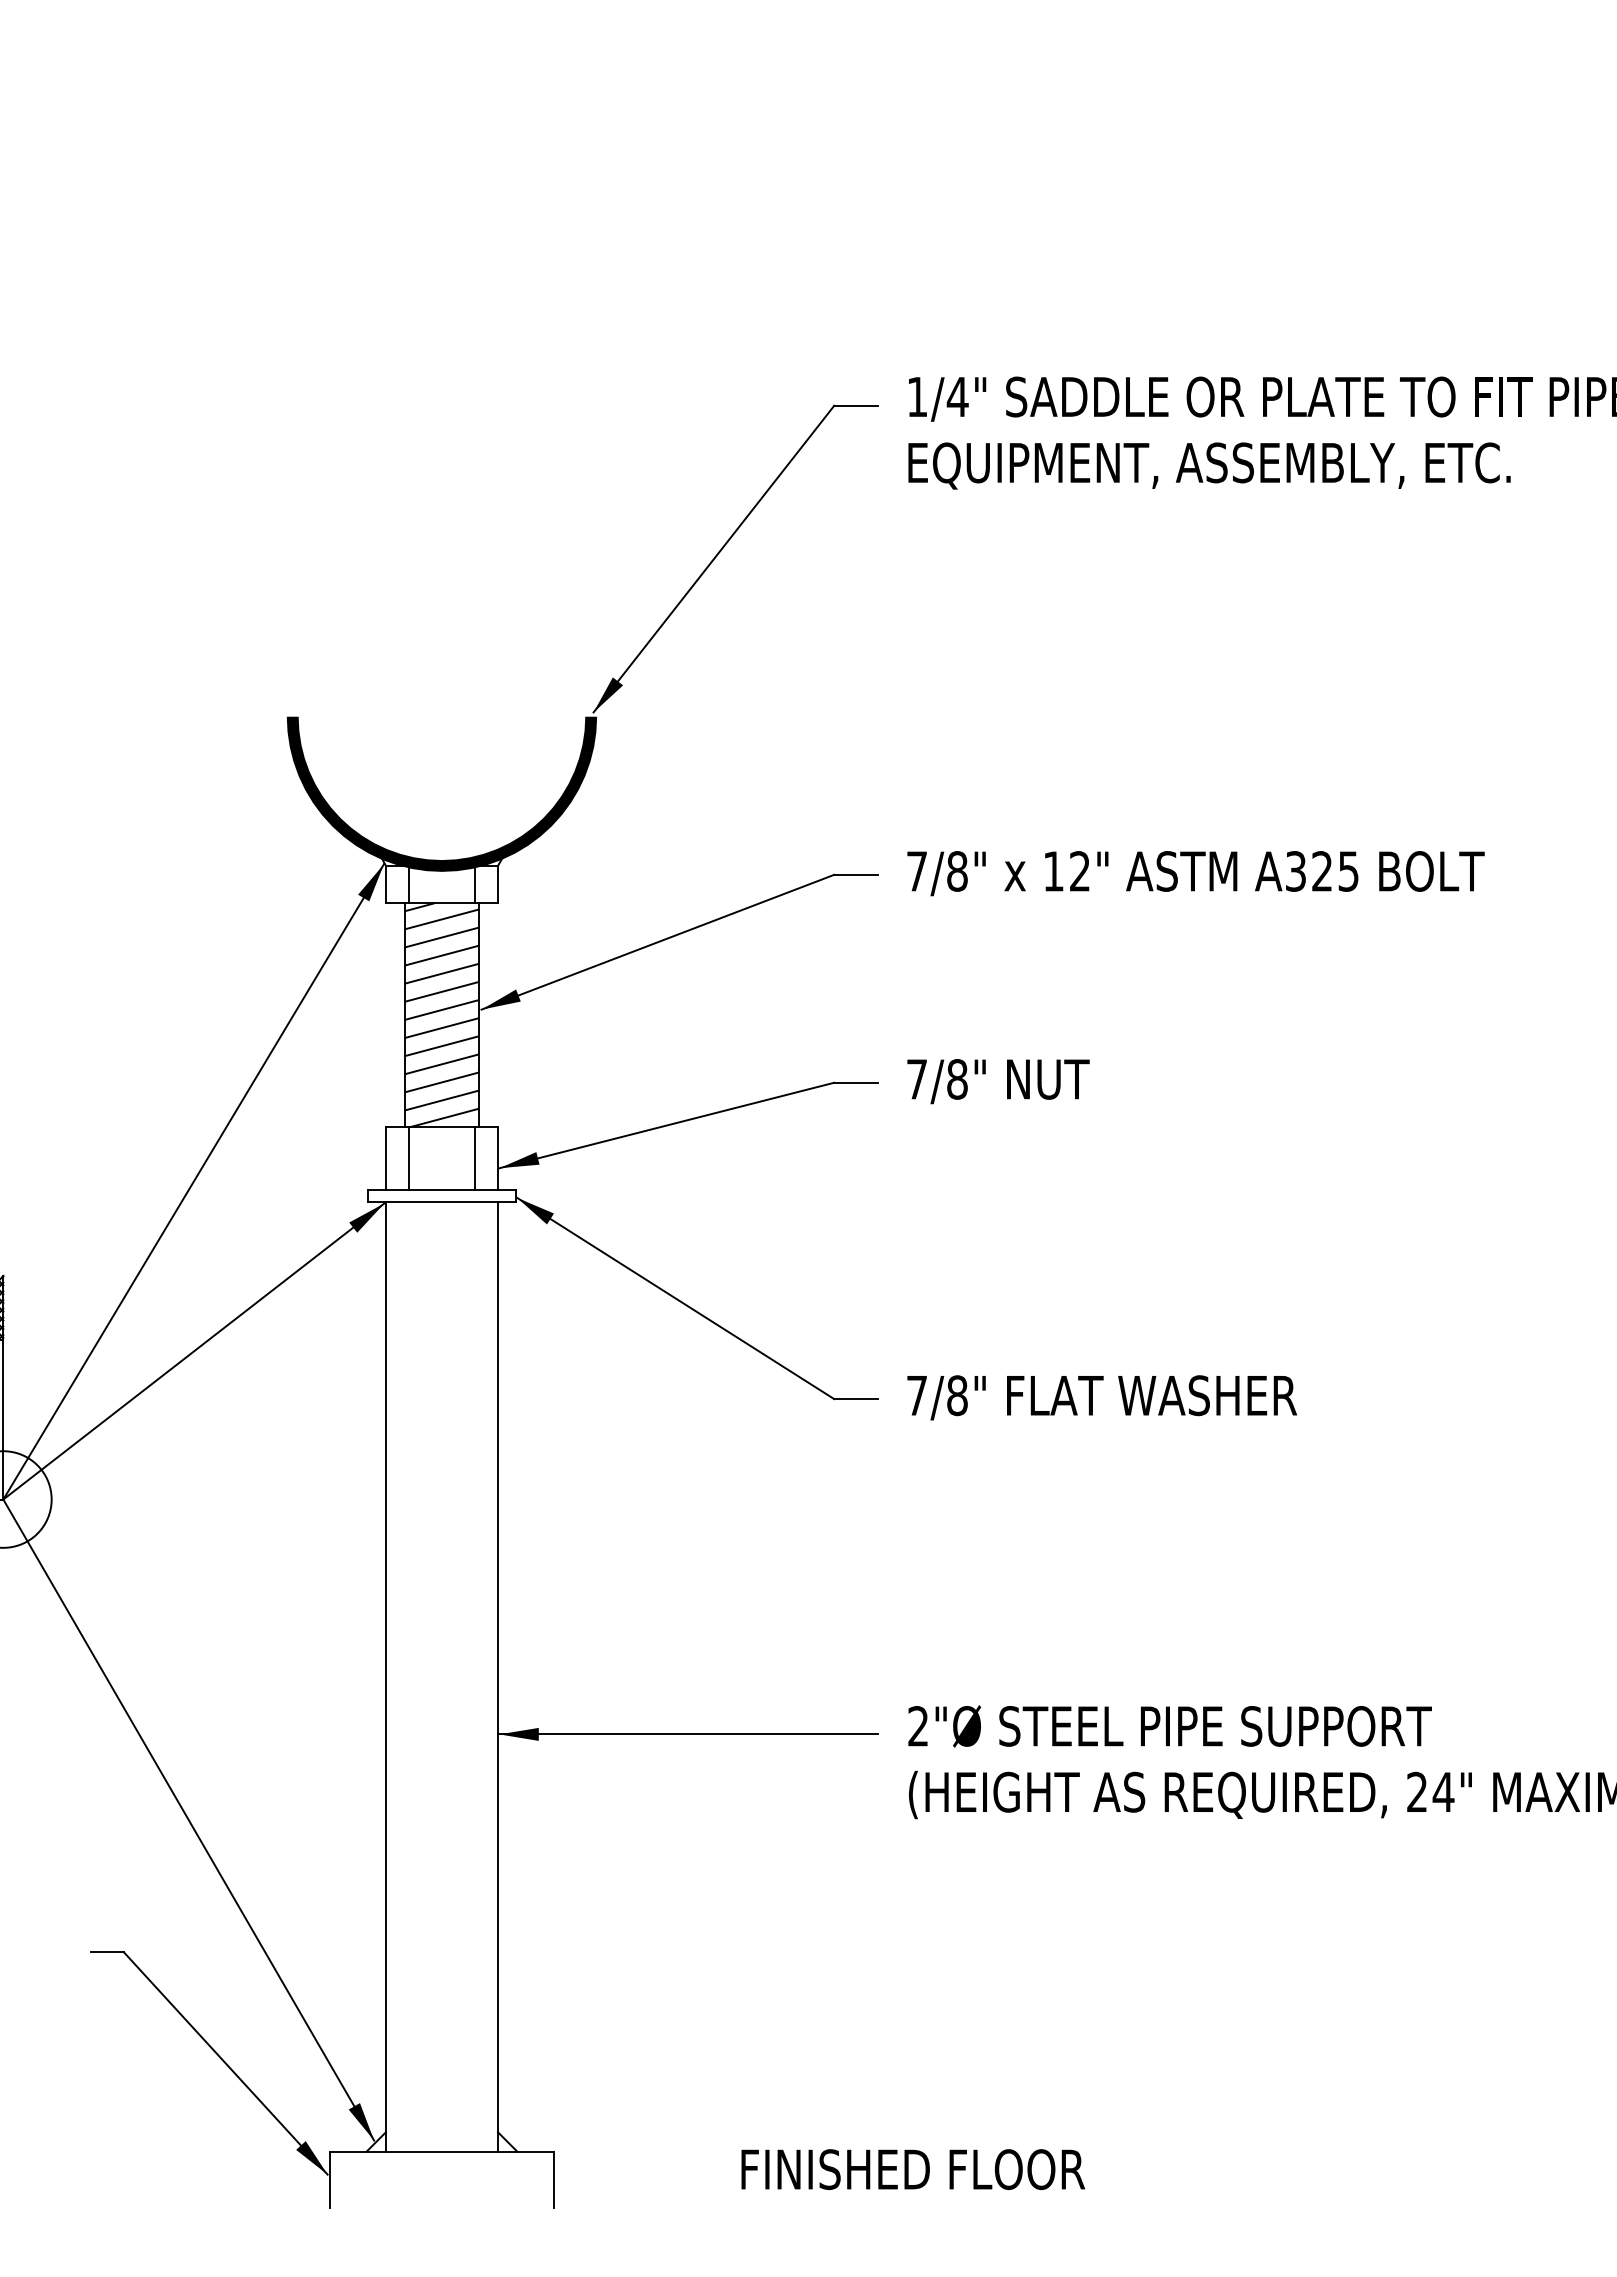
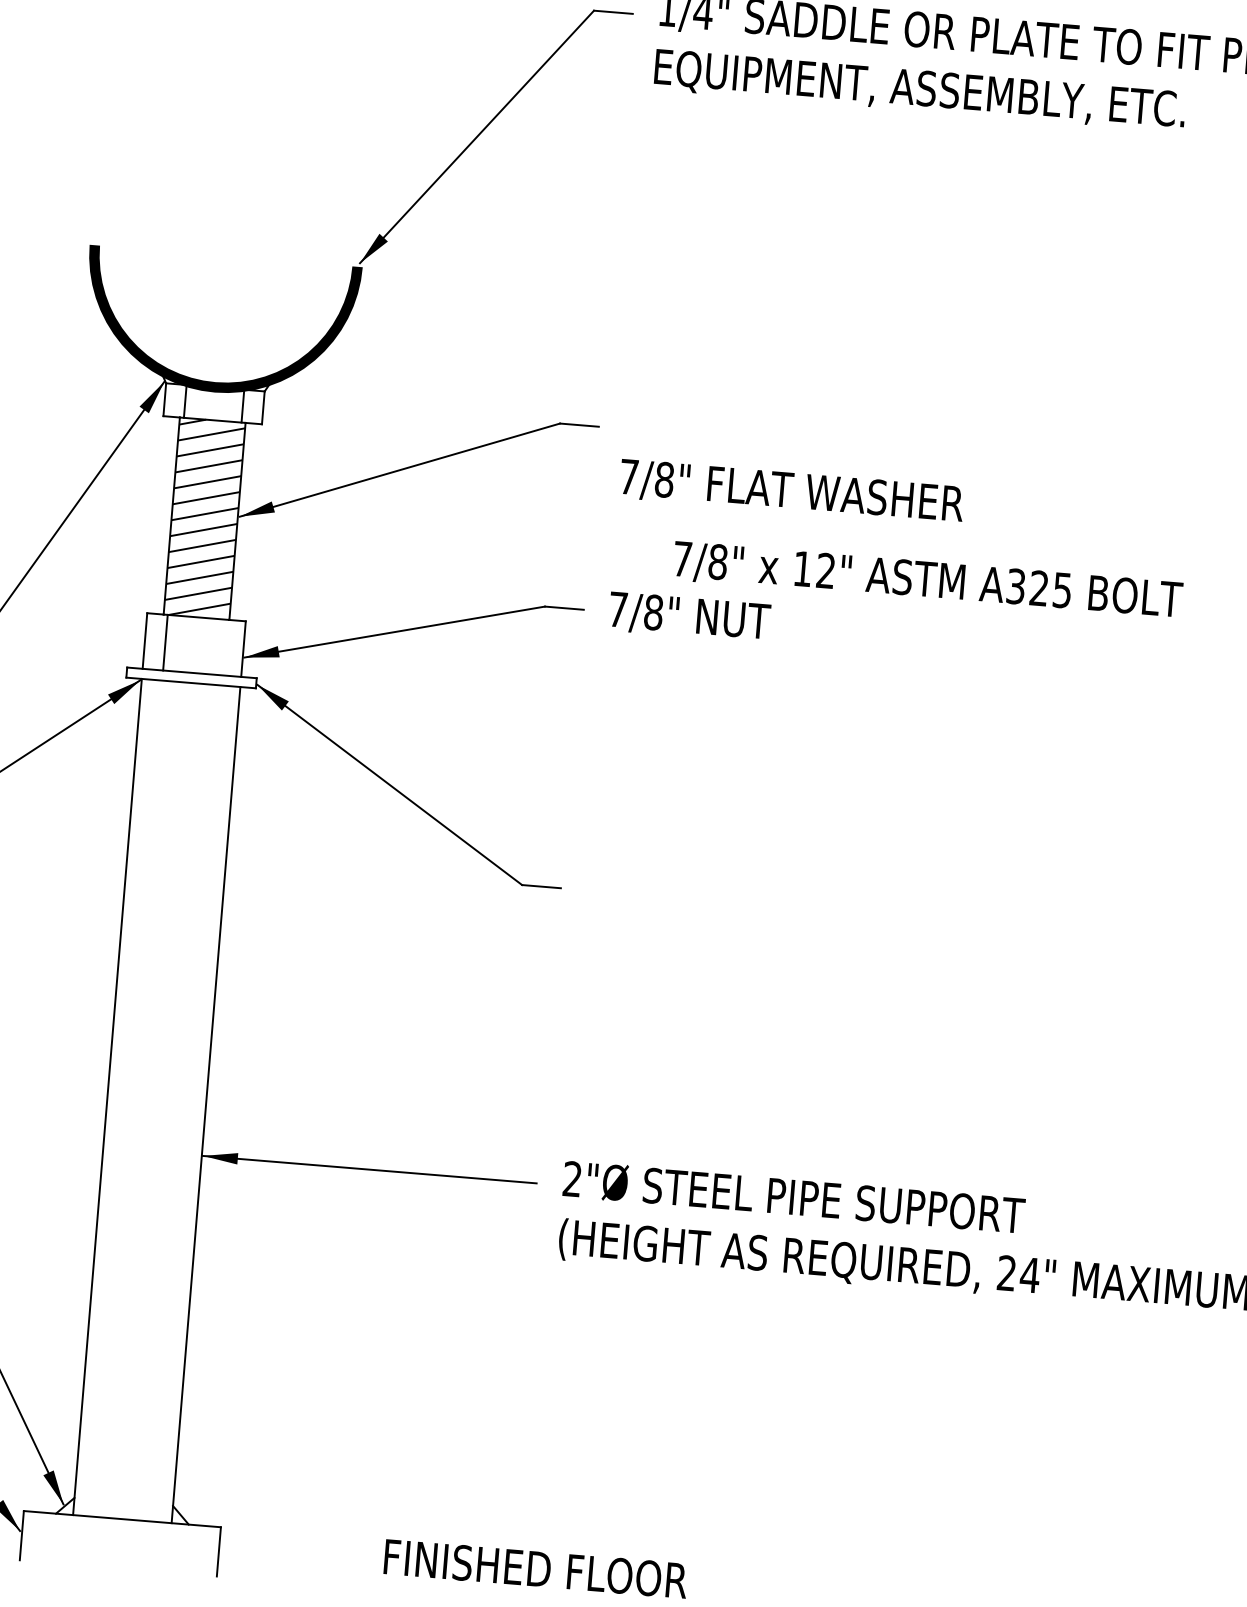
text: (1195, 873) -> (927, 581), moved
line: (474, 1158) -> (222, 647), removed
text: (1102, 1397) -> (792, 491), moved

